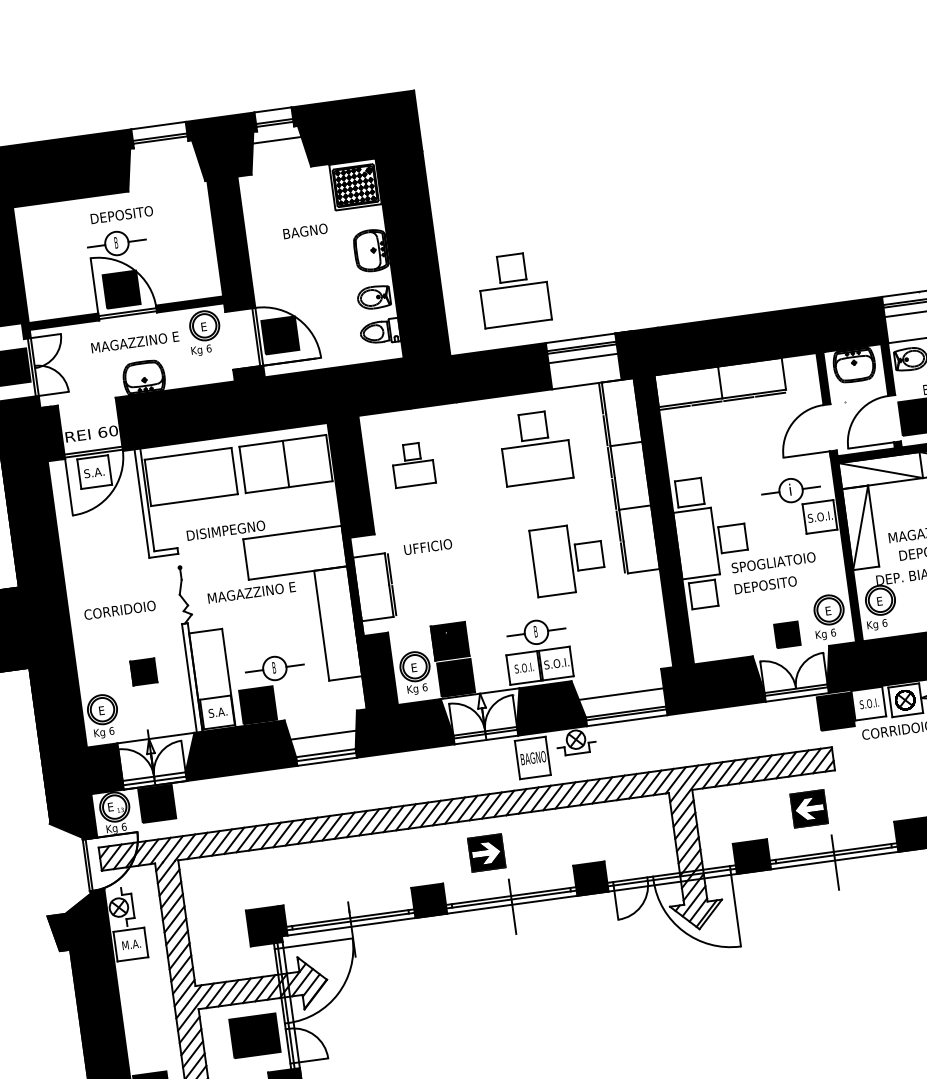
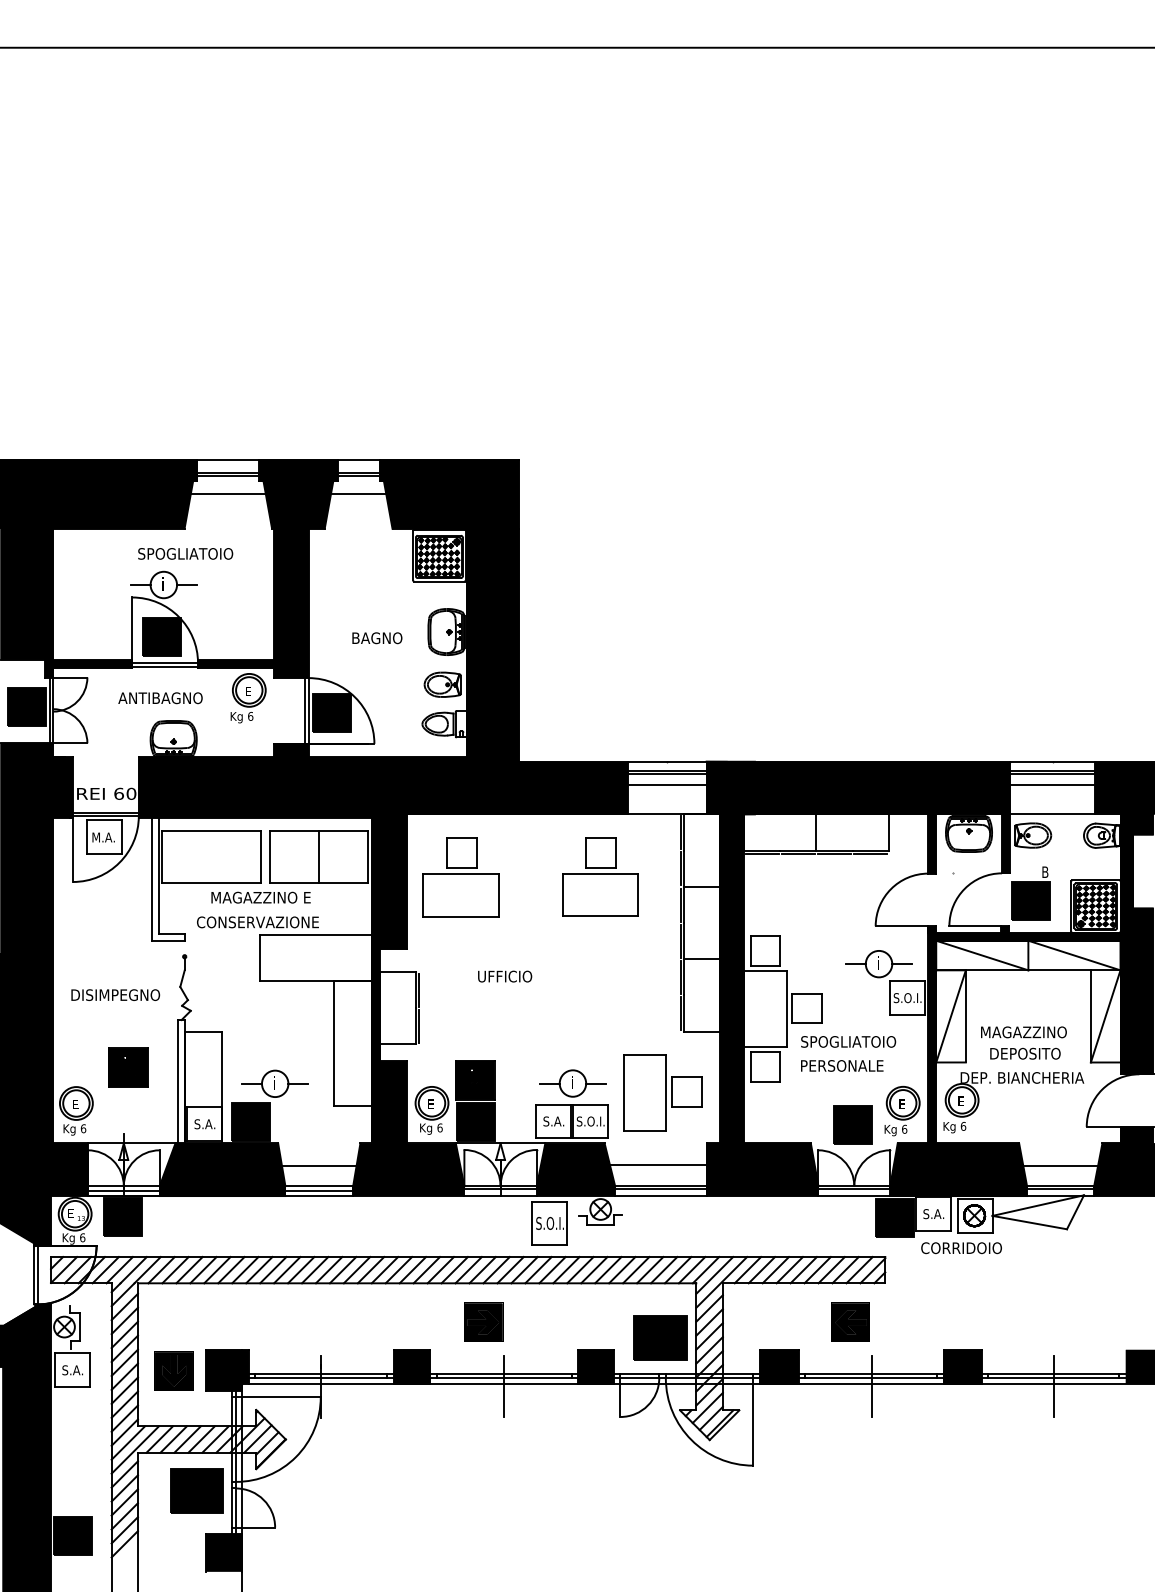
line: (161, 156) -> (227, 494), added
text: (132, 213) -> (185, 553), DEPOSITO -> SPOGLIATOIO
text: (305, 231) -> (377, 638), moved
text: (115, 242) -> (162, 583), B -> i
part: (514, 288) -> (600, 696), removed
text: (134, 342) -> (168, 698), MAGAZZINO E -> ANTIBAGNO
part: (412, 464) -> (460, 877), size x1.67
text: (94, 472) -> (103, 837), S.A. -> M.A.
text: (239, 528) -> (257, 922), DISIMPEGNO -> CONSERVAZIONE
text: (428, 546) -> (505, 976), moved
part: (568, 559) -> (662, 1092), moved
text: (771, 584) -> (842, 1065), DEPOSITO -> PERSONALE
text: (251, 592) -> (260, 897), moved
text: (123, 610) -> (115, 995), CORRIDOIO -> DISIMPEGNO
text: (535, 631) -> (572, 1082), B -> i
part: (787, 634) -> (852, 1124), size x1.43
text: (274, 667) -> (274, 1082), B -> i
text: (523, 668) -> (553, 1121), S.O.I. -> S.A.
part: (143, 671) -> (128, 1067), size x1.43
text: (869, 704) -> (933, 1214), S.O.I. -> S.A.
text: (533, 758) -> (550, 1223), BAGNO -> S.O.I.
fill: (809, 808) -> (850, 1322), added
part: (643, 845) -> (660, 1337), added
fill: (486, 853) -> (483, 1322), added
part: (219, 932) -> (173, 1370), added
text: (131, 944) -> (72, 1370), M.A. -> S.A.

